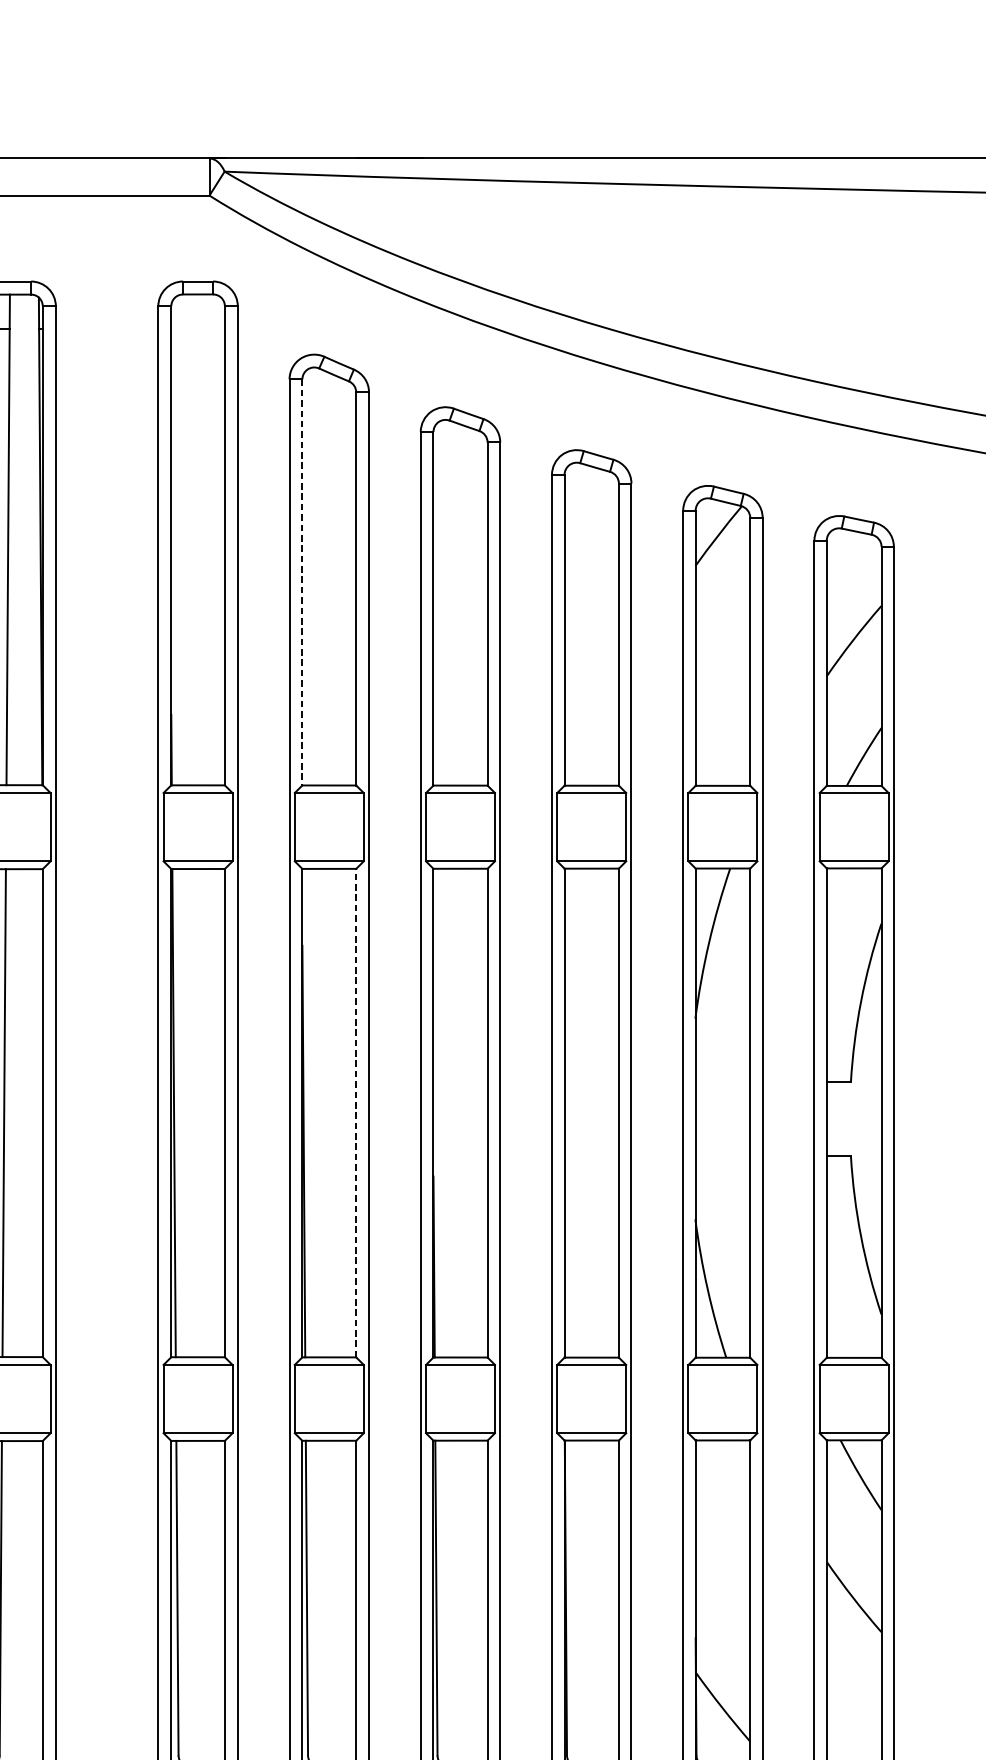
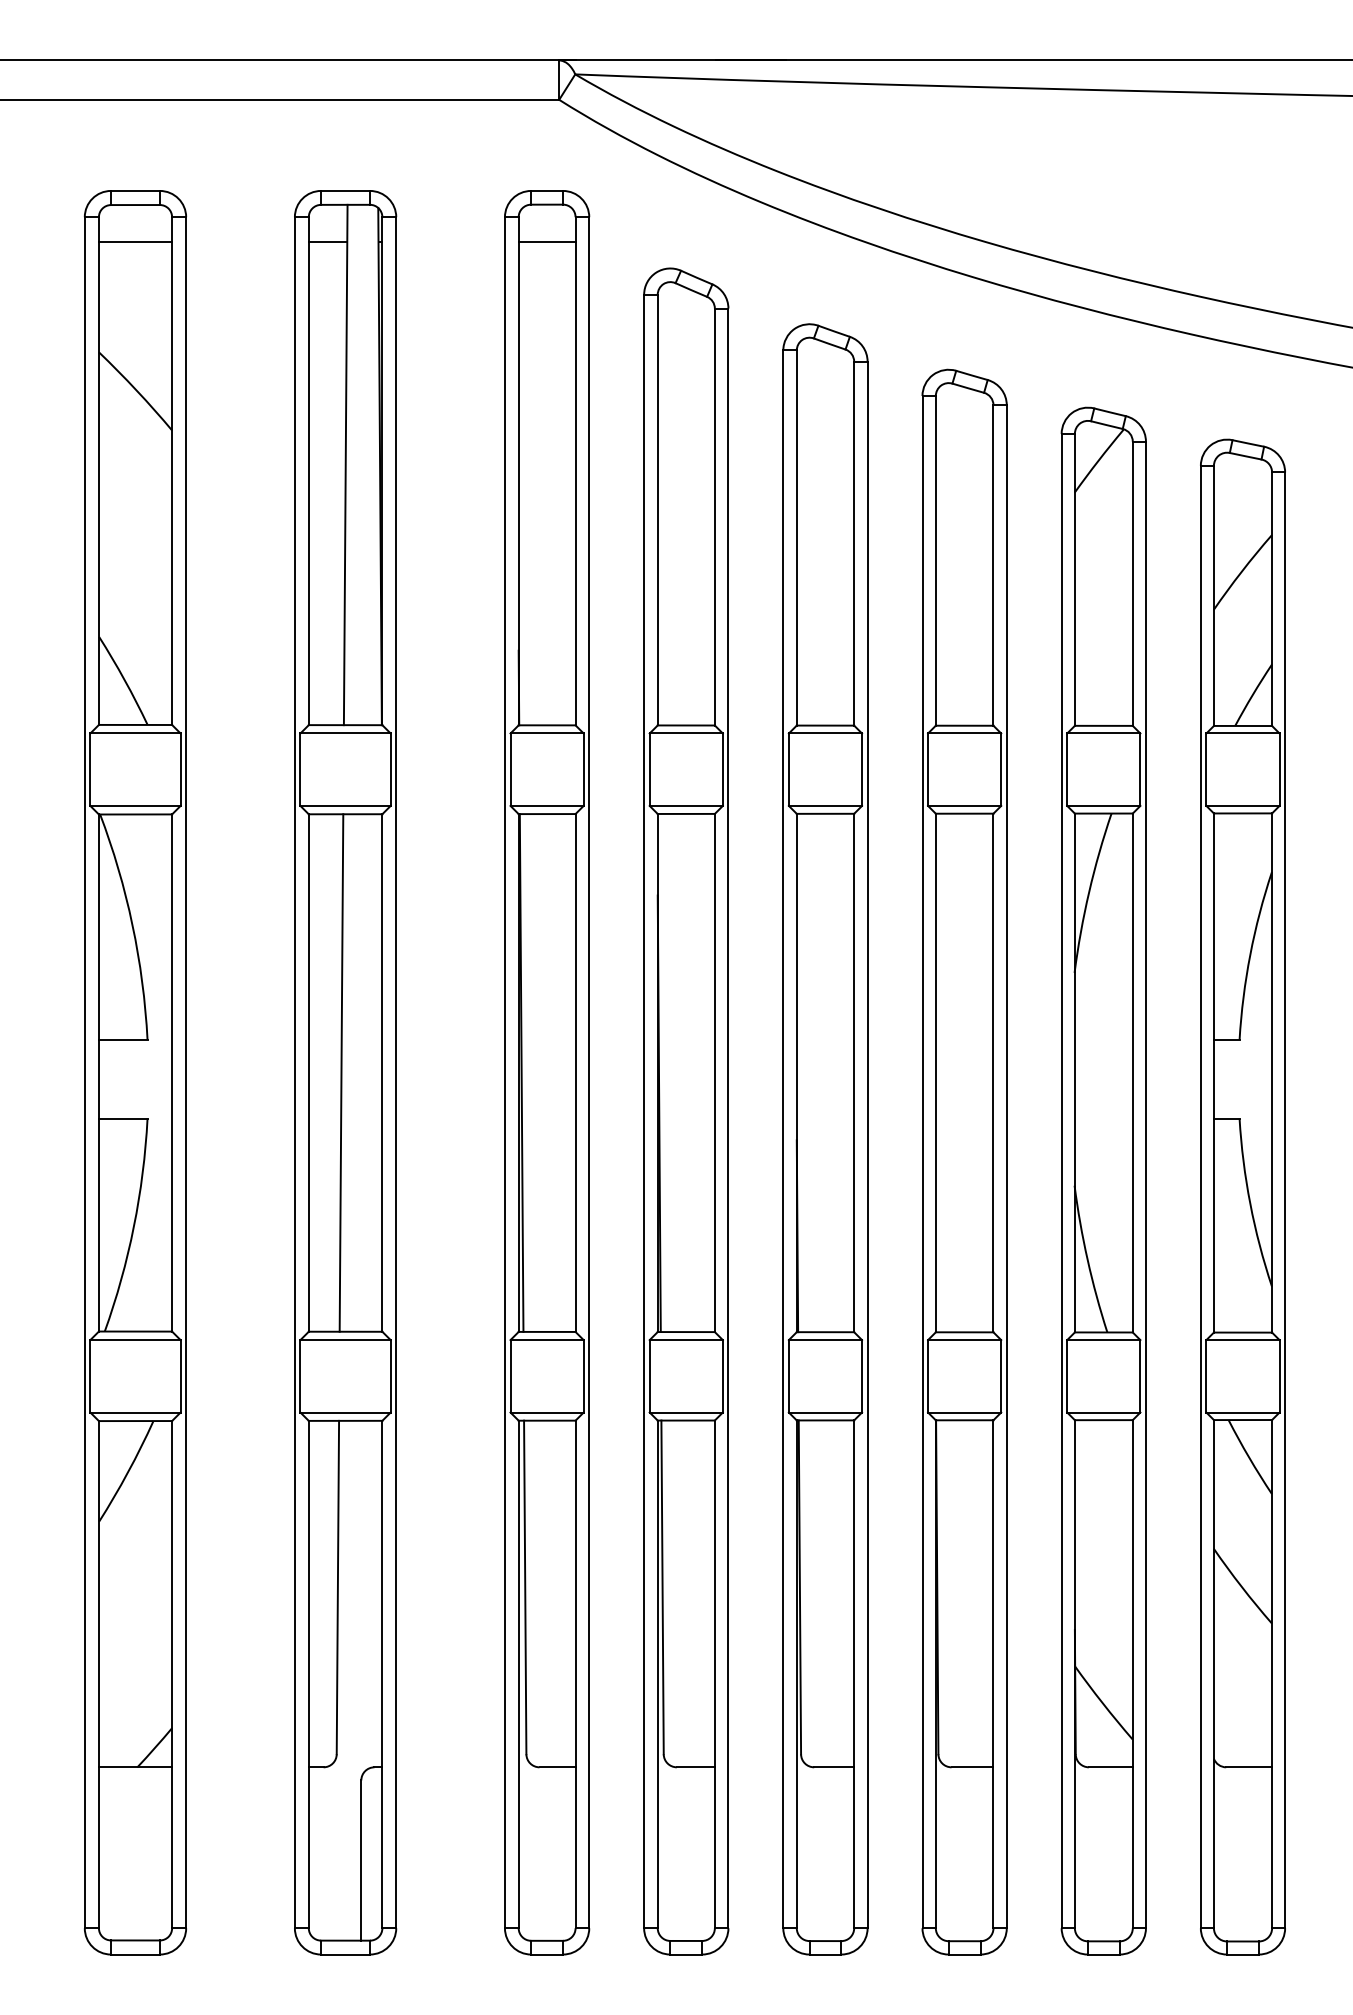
line: (197, 329) -> (546, 241), added
line: (302, 582) -> (657, 510), dashed -> solid
line: (355, 1112) -> (714, 1072), dashed -> solid

